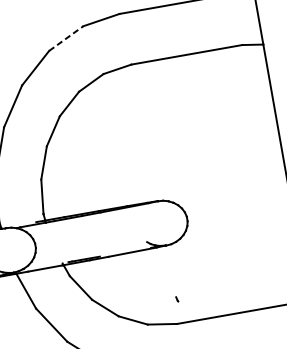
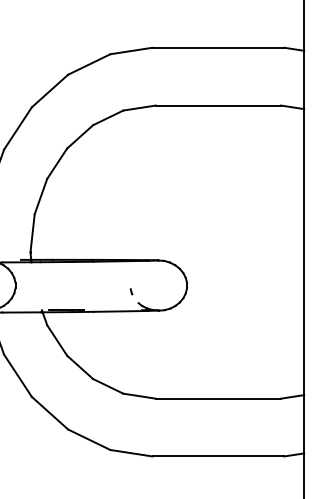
line: (66, 38) -> (89, 64), dashed -> solid
part: (177, 299) -> (131, 291), moved

